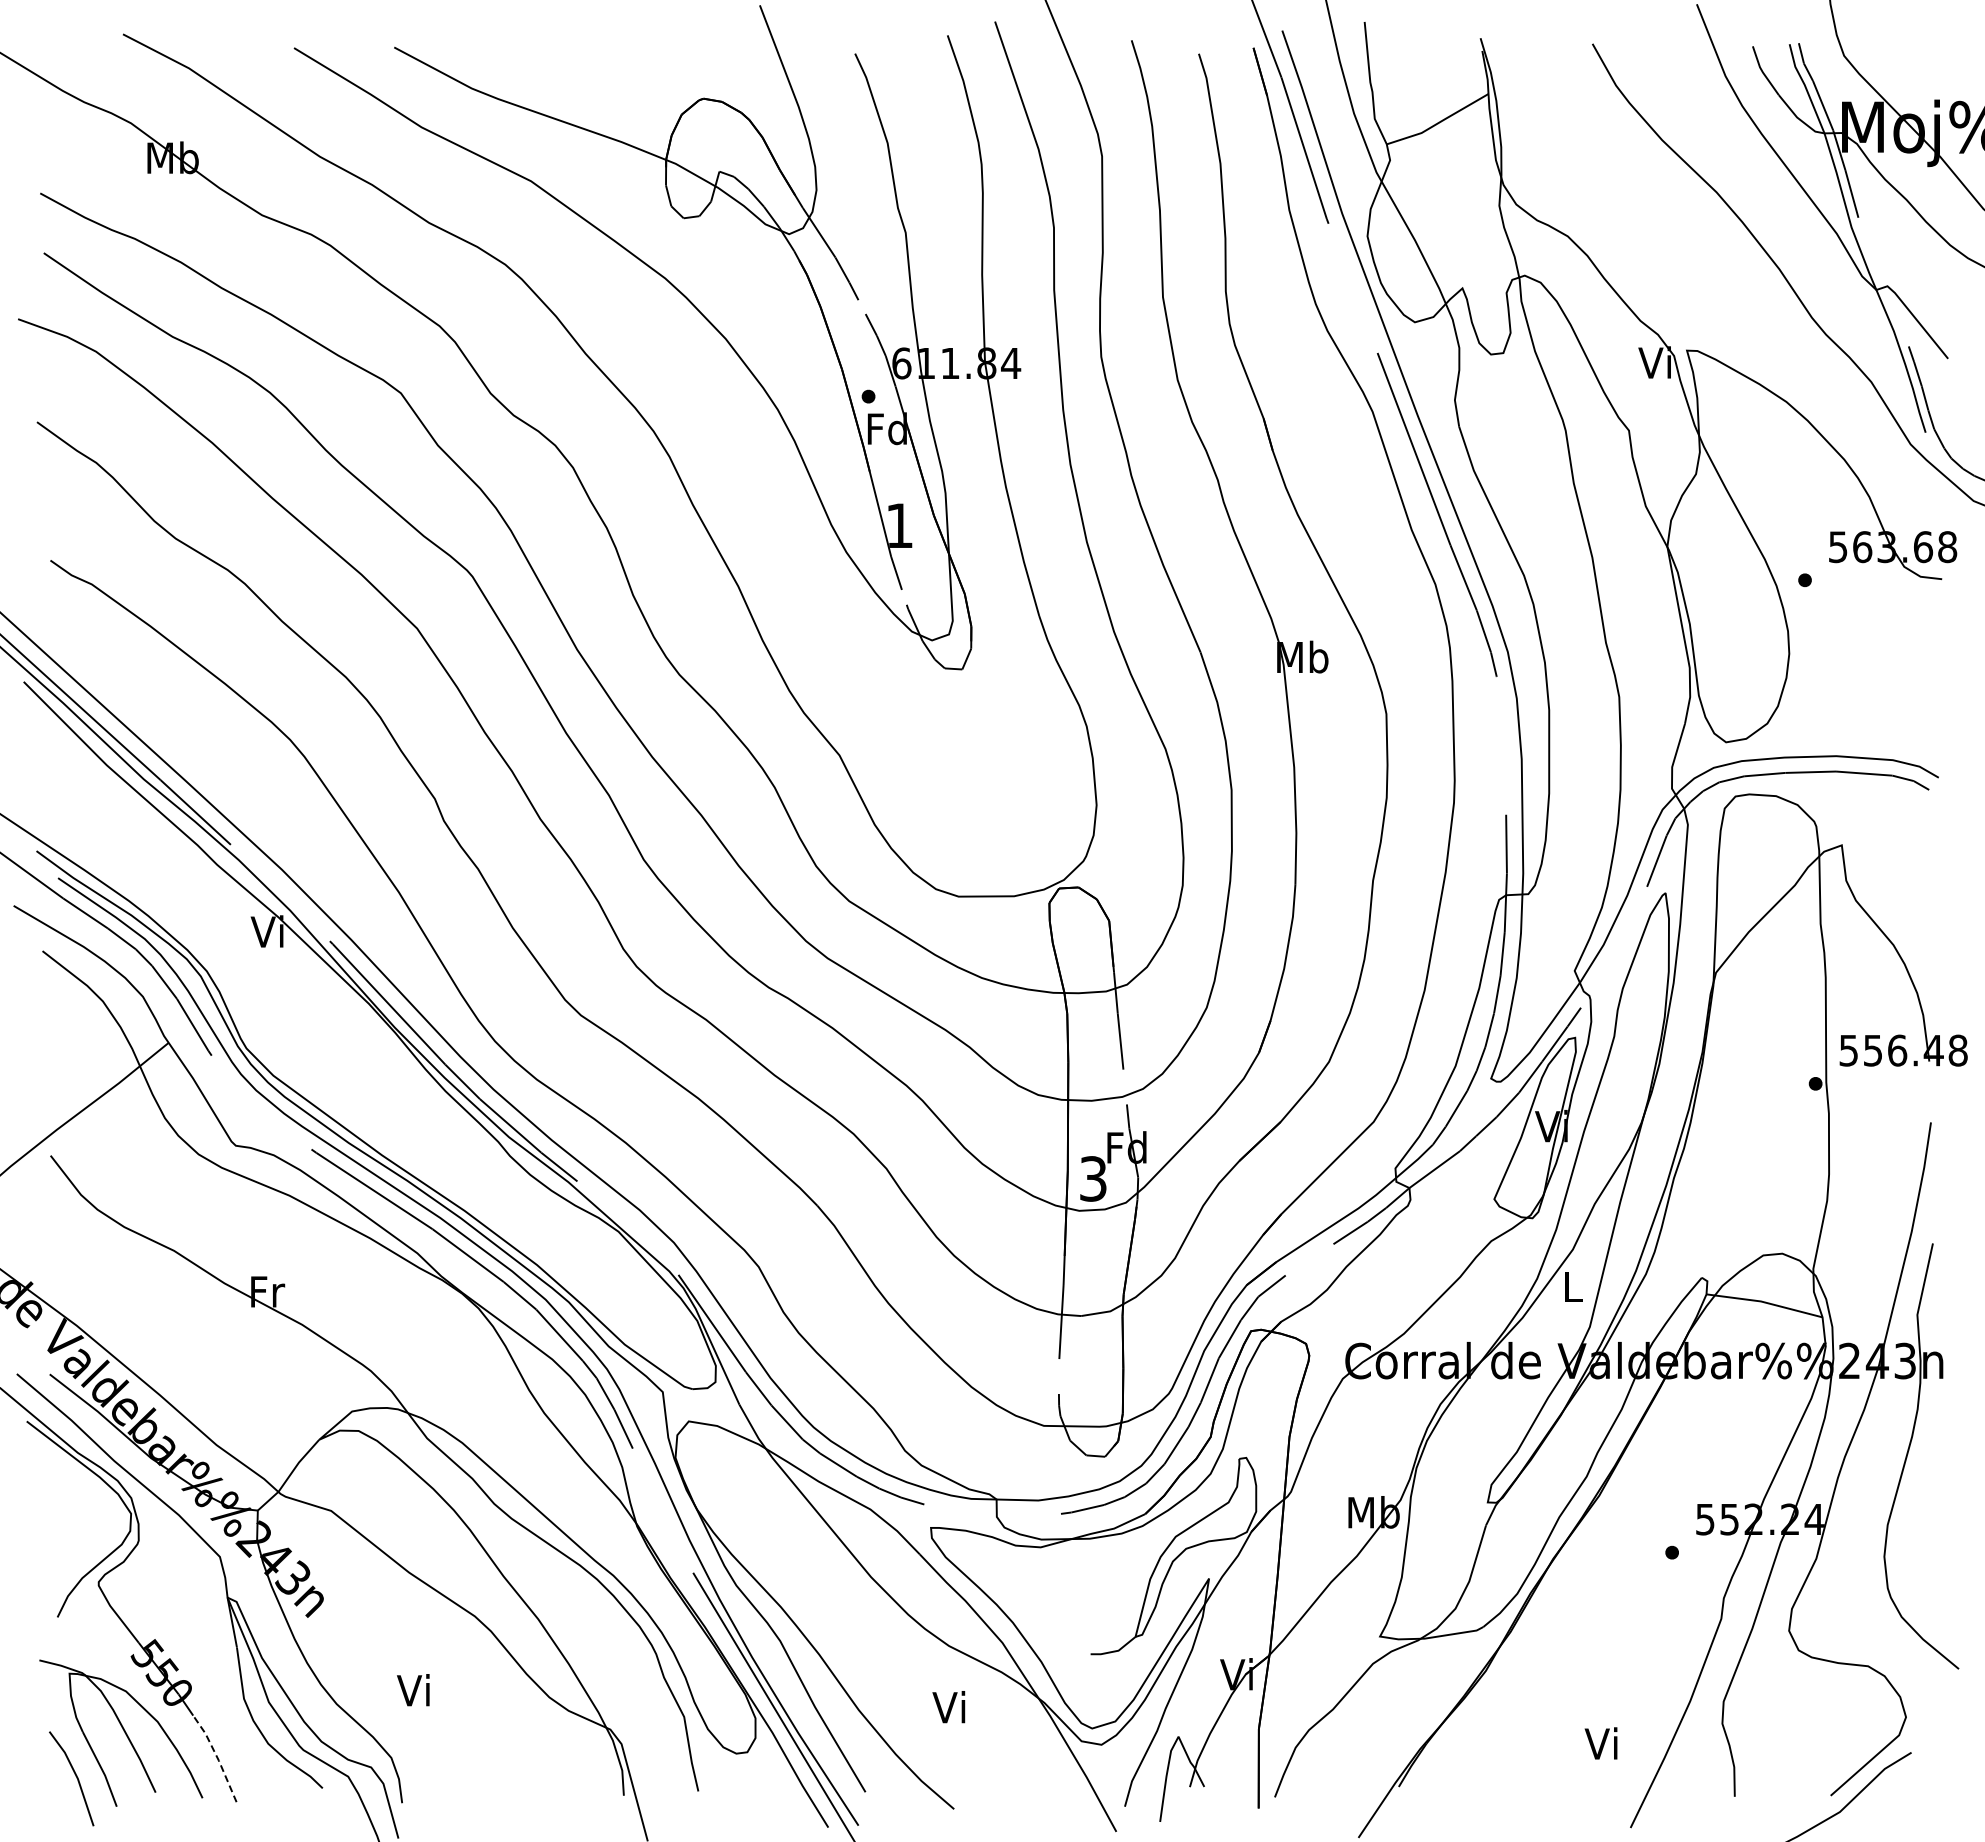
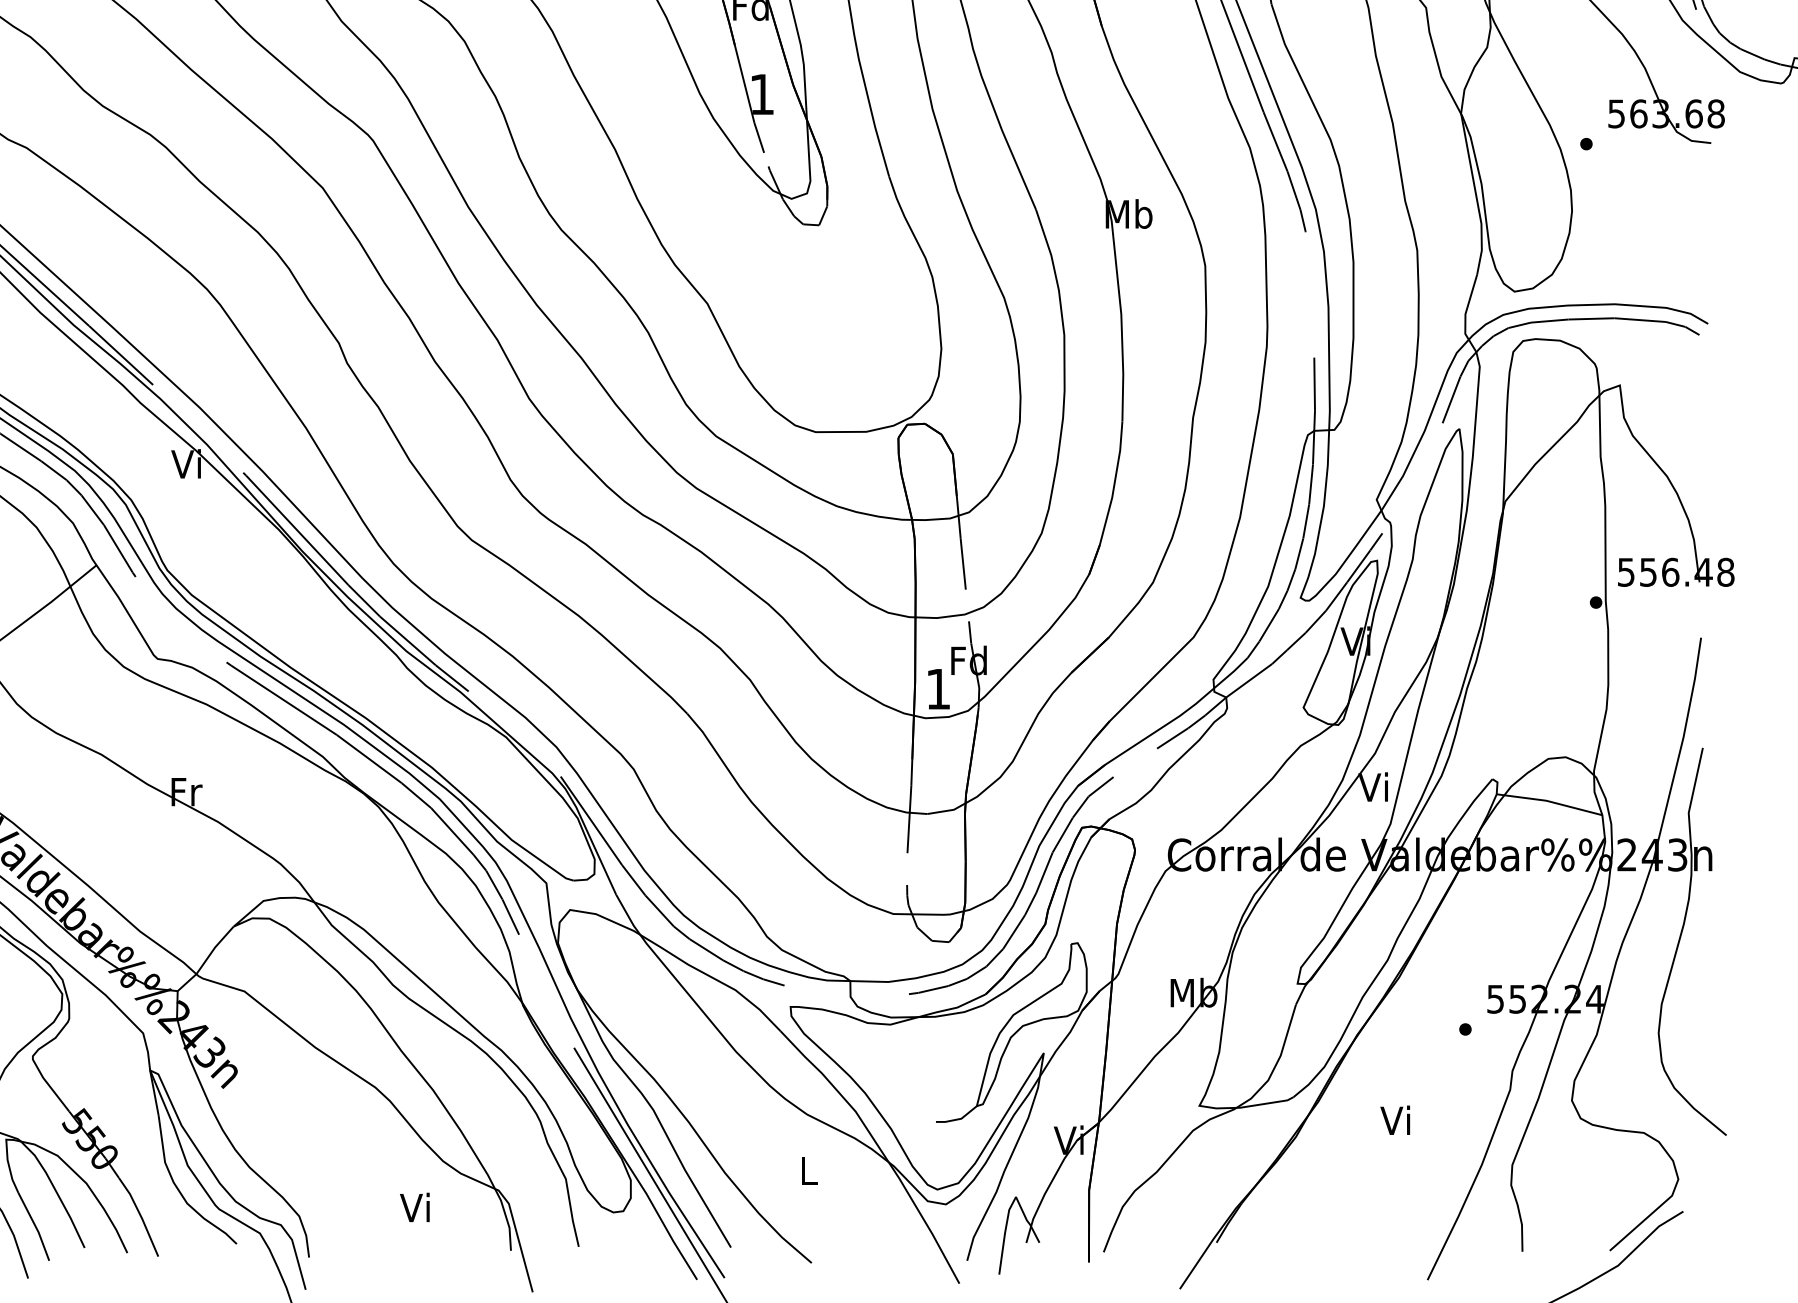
text: (1093, 1178) -> (938, 688), 3 -> 1
text: (1570, 1286) -> (1372, 787), L -> Vi
text: (413, 1690) -> (415, 1207), moved
text: (948, 1707) -> (806, 1170), Vi -> L
text: (1600, 1743) -> (1394, 1120), moved
line: (217, 1757) -> (140, 1215), dashed -> solid

